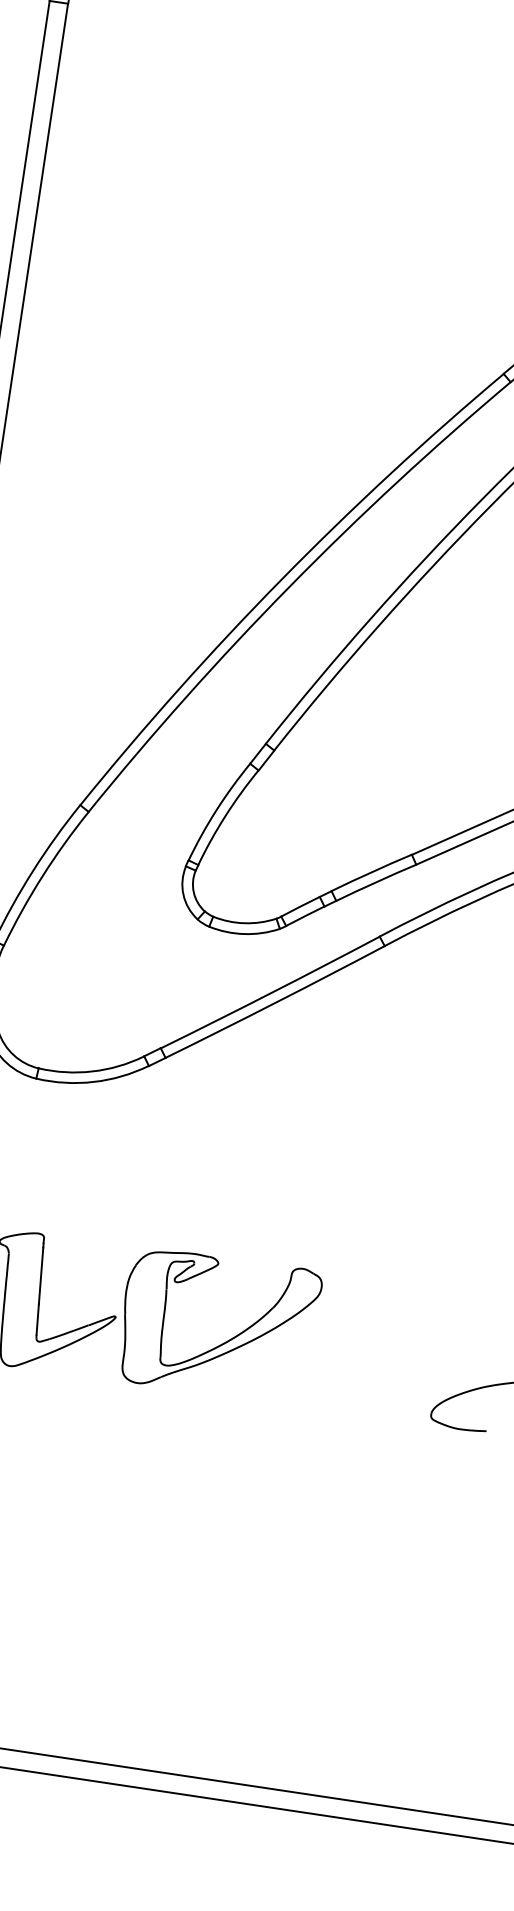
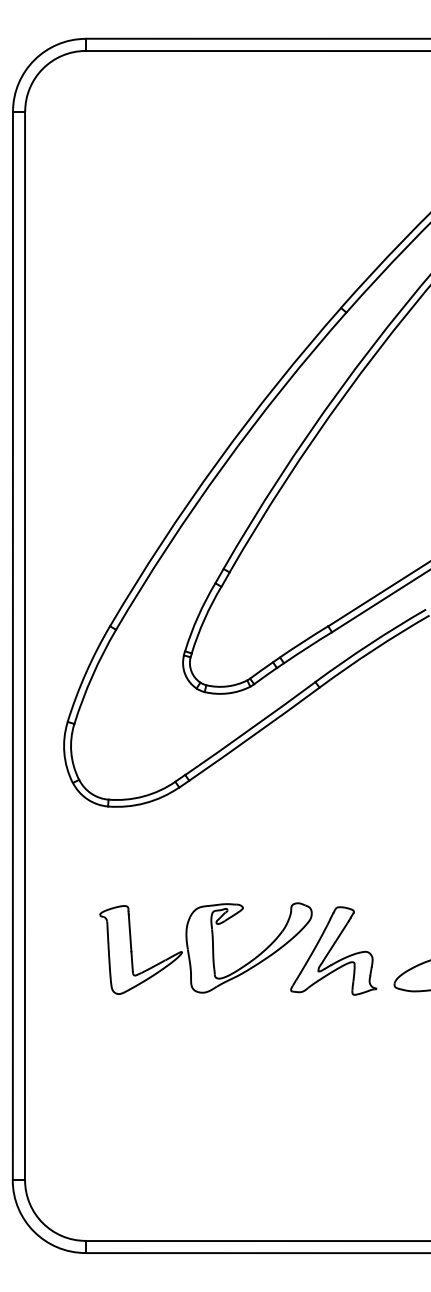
part: (346, 1348) -> (333, 950), added

